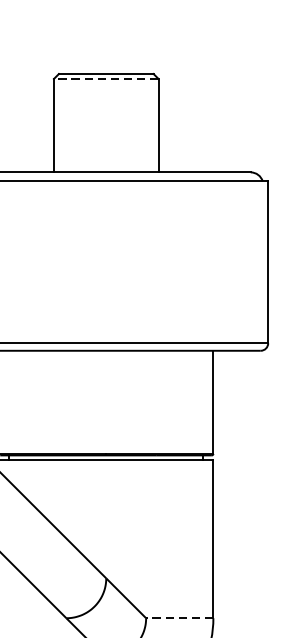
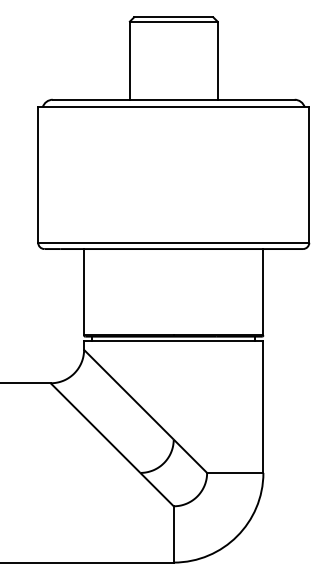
line: (105, 78) -> (173, 21), dashed -> solid
line: (178, 617) -> (234, 472), dashed -> solid

